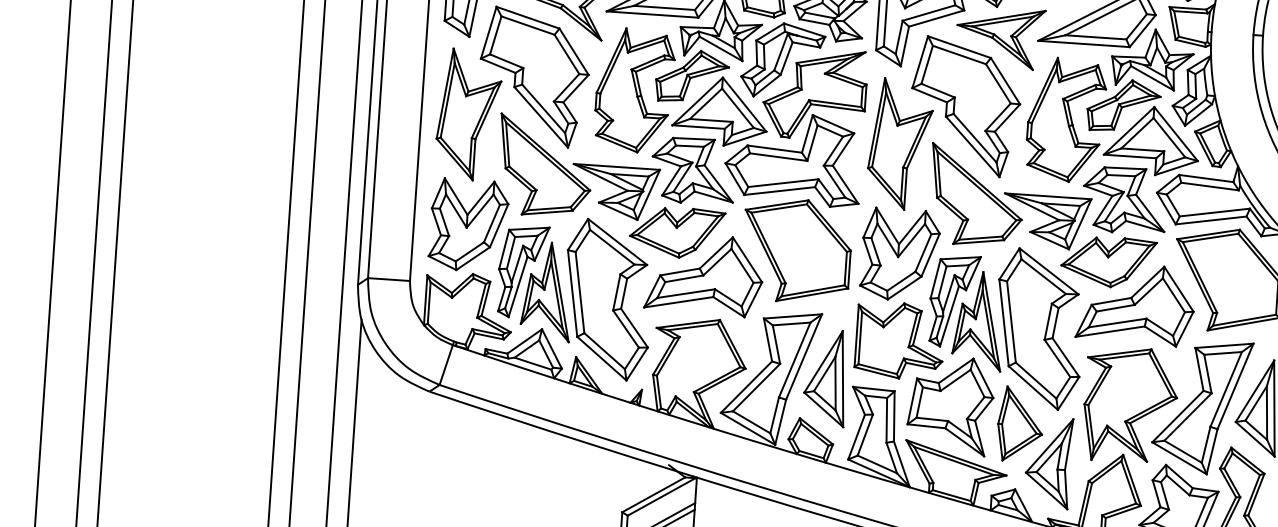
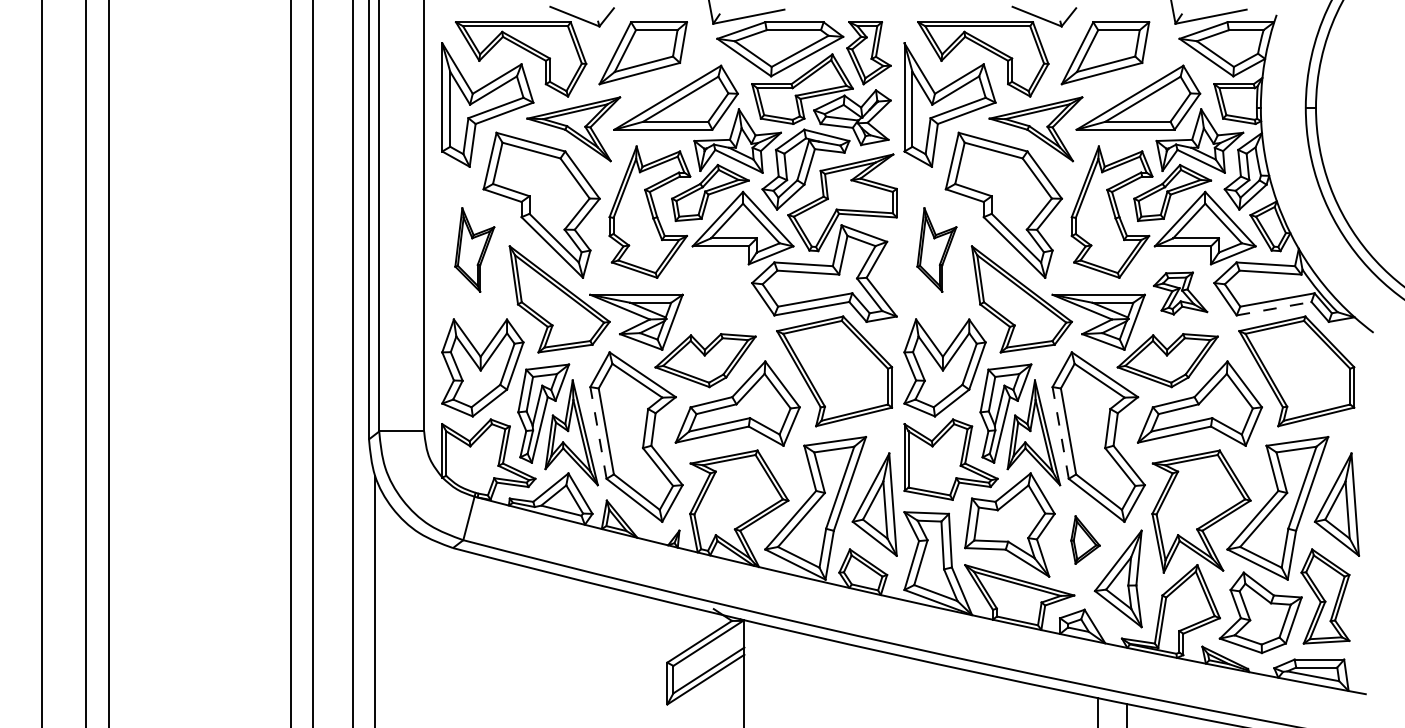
part: (468, 114) -> (474, 249), size x0.6
part: (899, 143) -> (936, 249), size x0.6
part: (693, 170) -> (718, 293), removed
part: (1124, 200) -> (1180, 293), size x0.6
line: (1211, 220) -> (1274, 308), solid -> dashed
line: (572, 293) -> (598, 432), solid -> dashed
line: (1003, 322) -> (1060, 432), solid -> dashed
part: (1020, 423) -> (1085, 539), size x0.6

